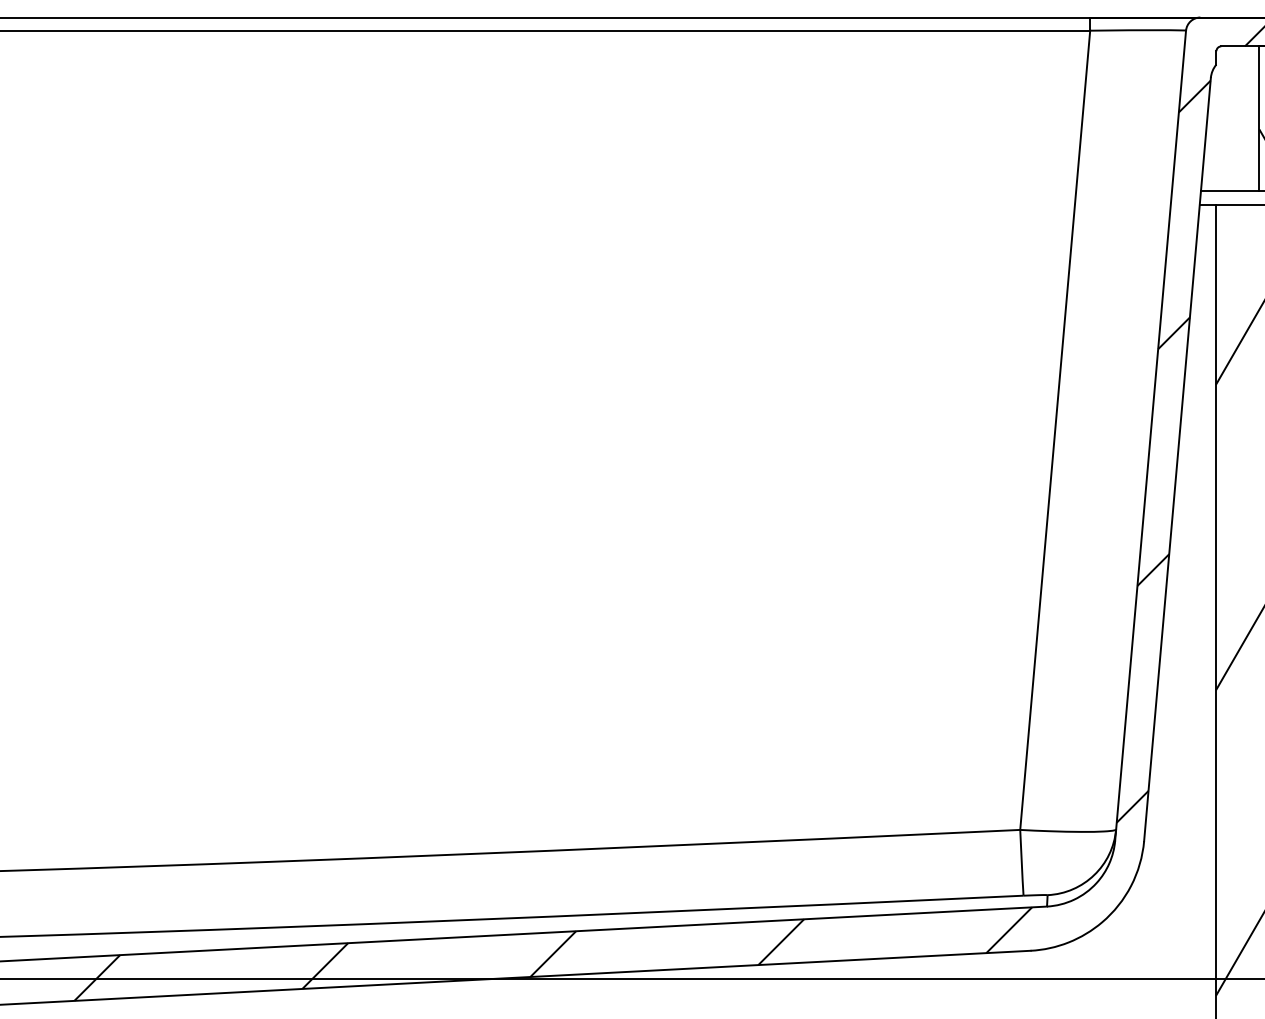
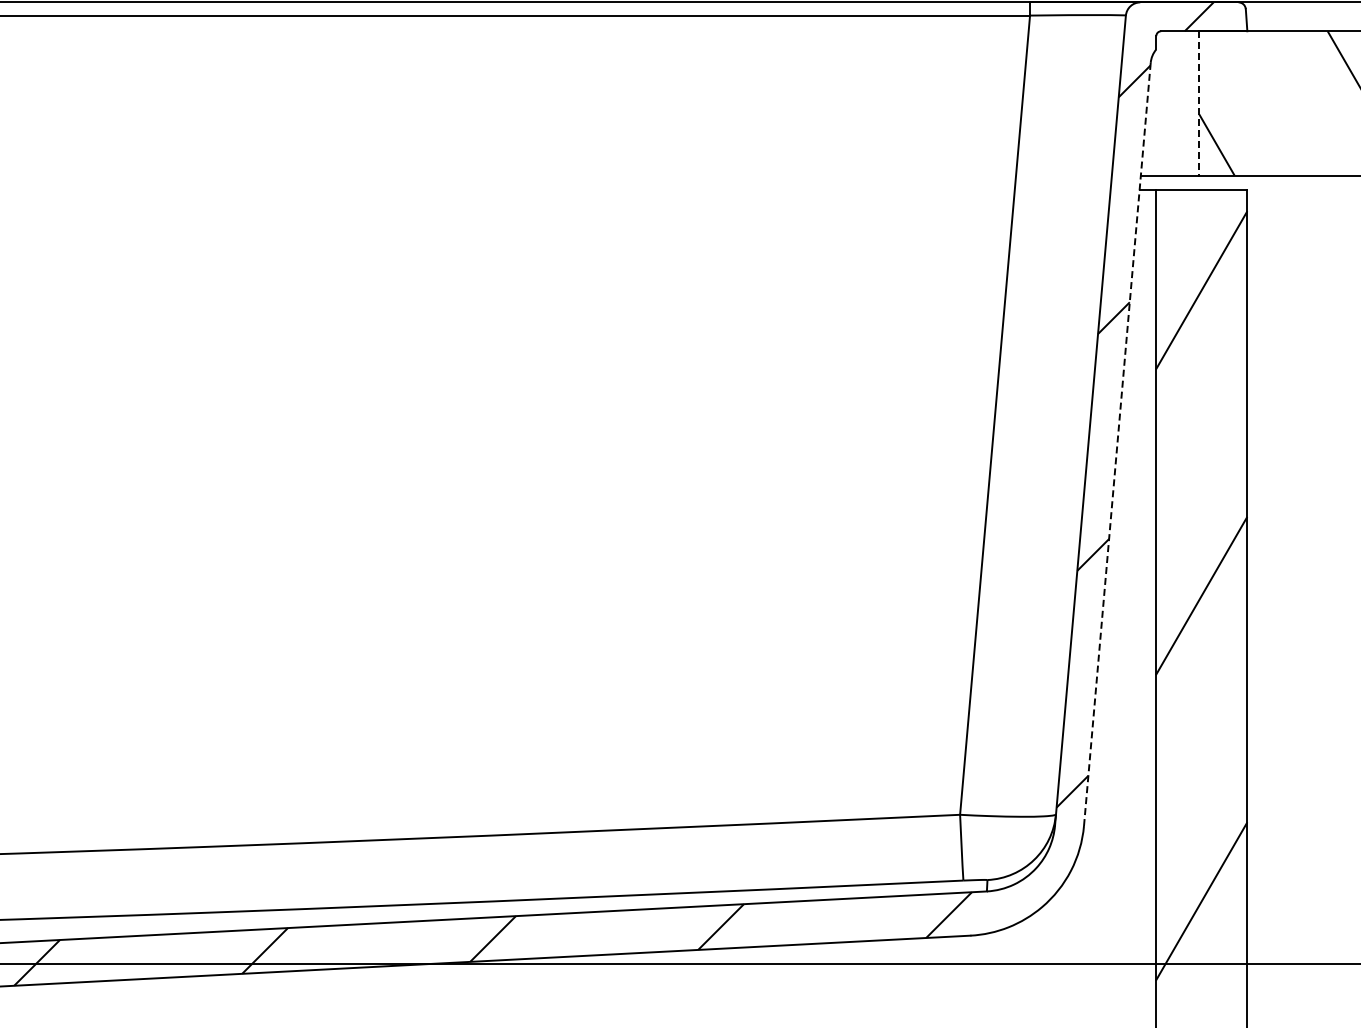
line: (1259, 118) -> (1199, 103), solid -> dashed
line: (1177, 458) -> (1117, 443), solid -> dashed

